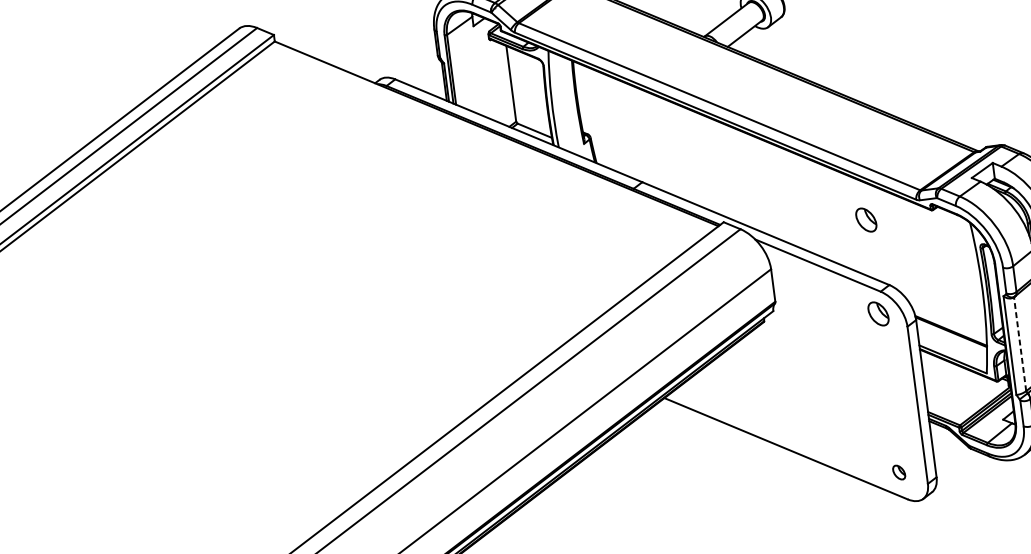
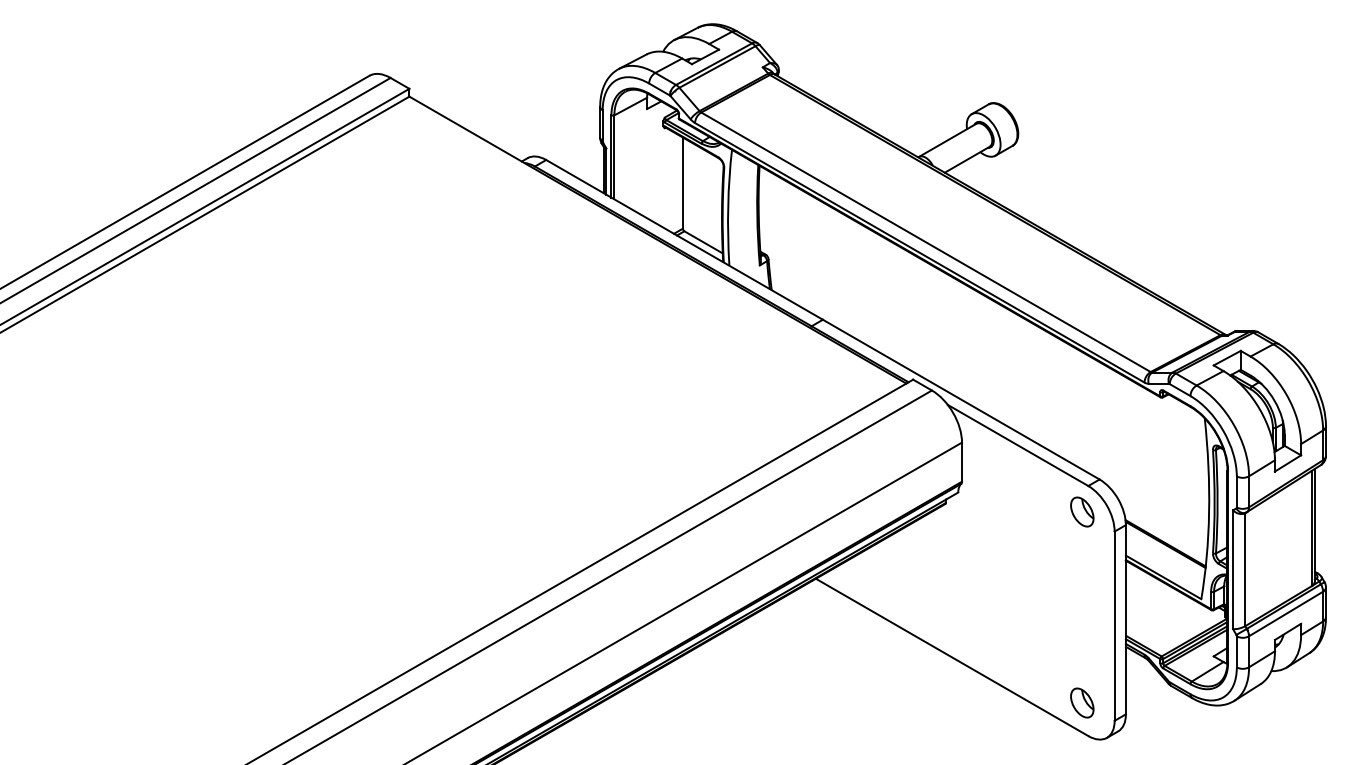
part: (866, 219) -> (1082, 398), removed
line: (1020, 344) -> (1245, 569), dashed -> solid
part: (899, 472) -> (1082, 702), size x1.67

